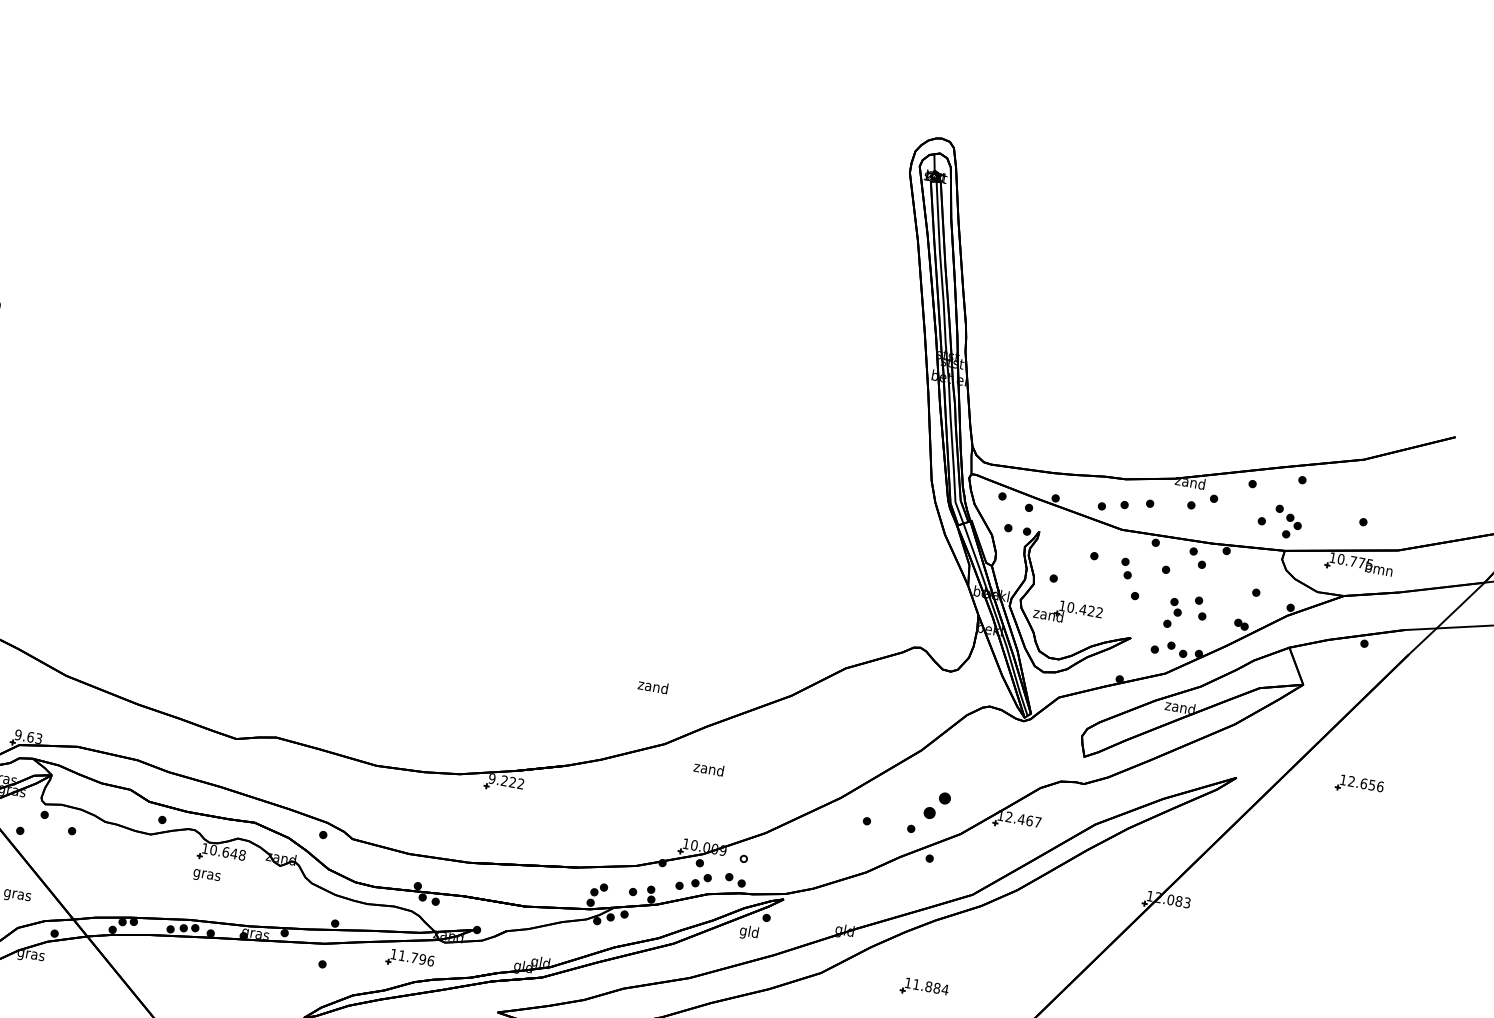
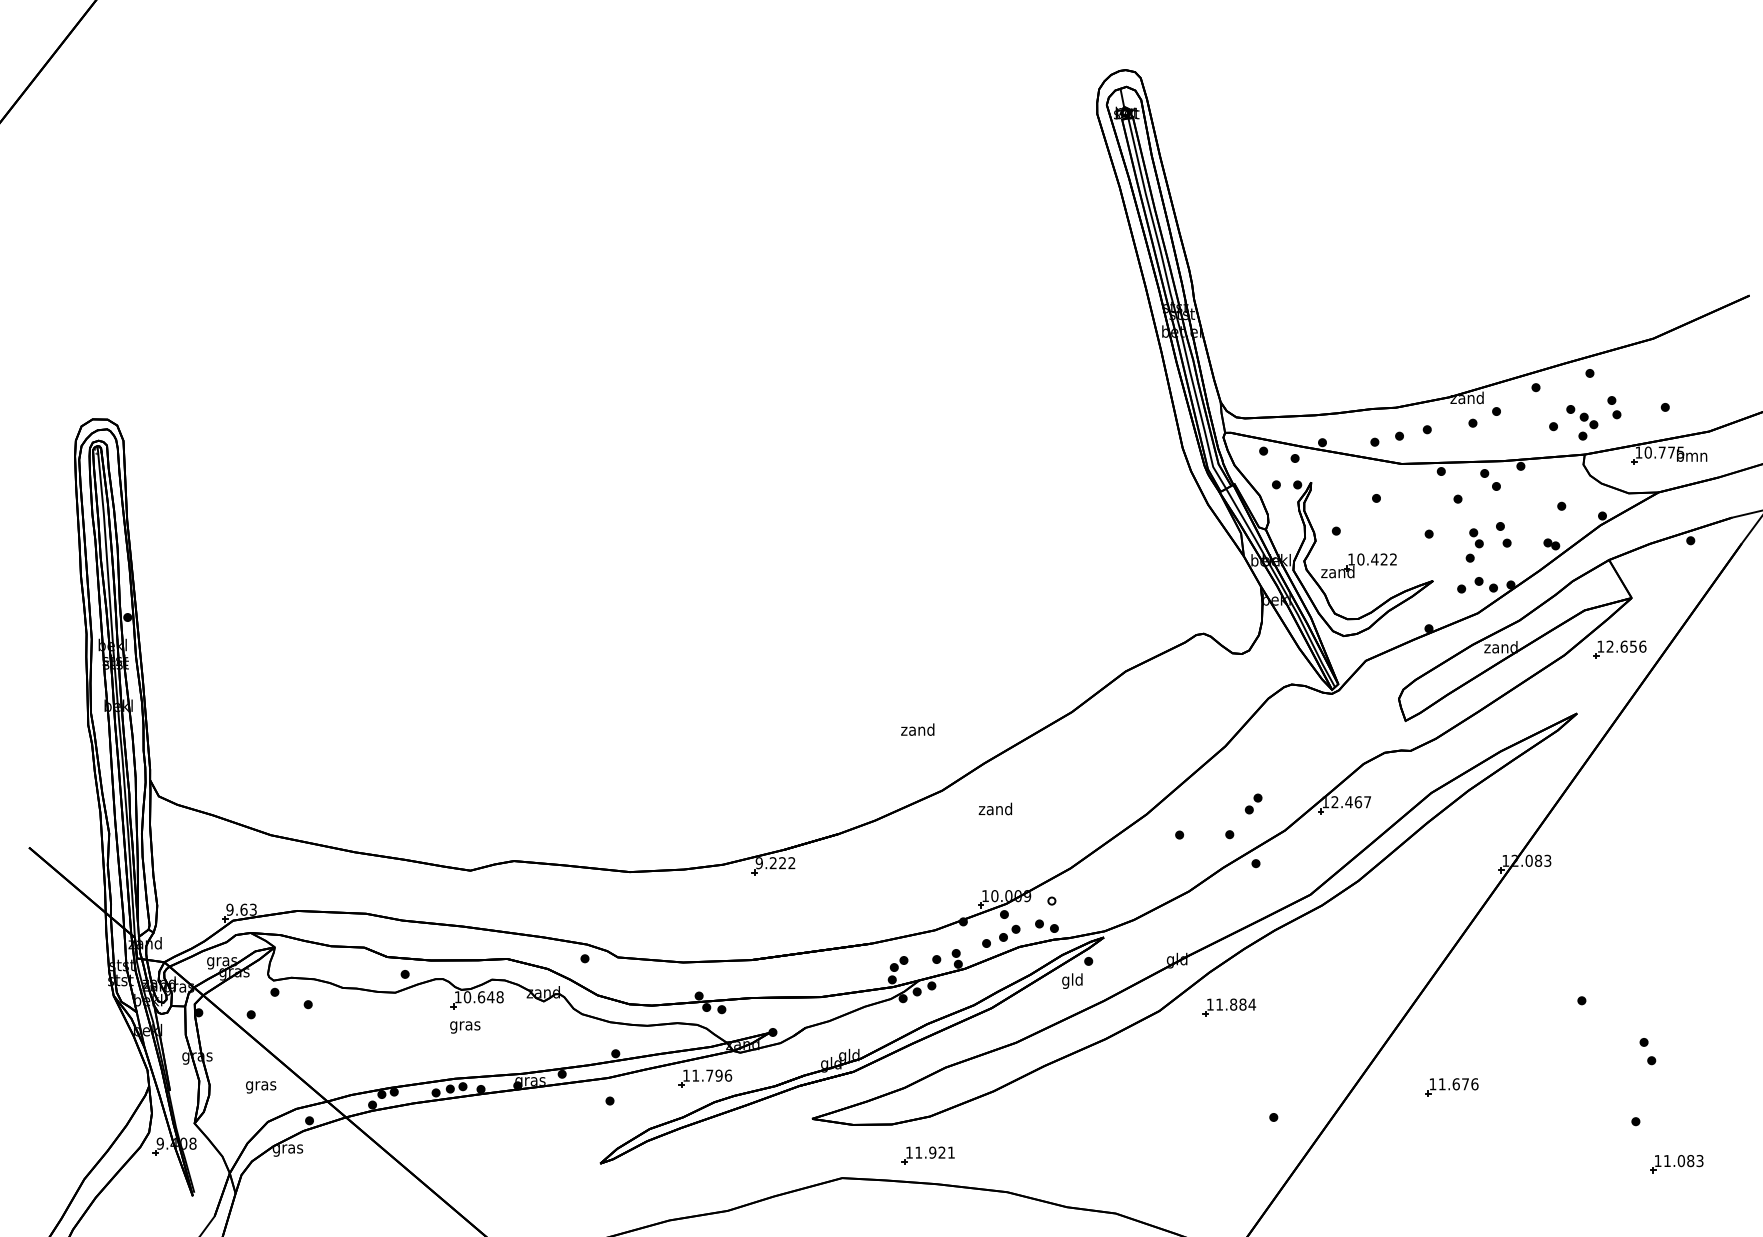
part: (1126, 568) -> (1614, 407), moved
part: (1359, 785) -> (1619, 649), moved
part: (937, 805) -> (1253, 803), size x0.62
part: (924, 988) -> (1229, 1007), moved

